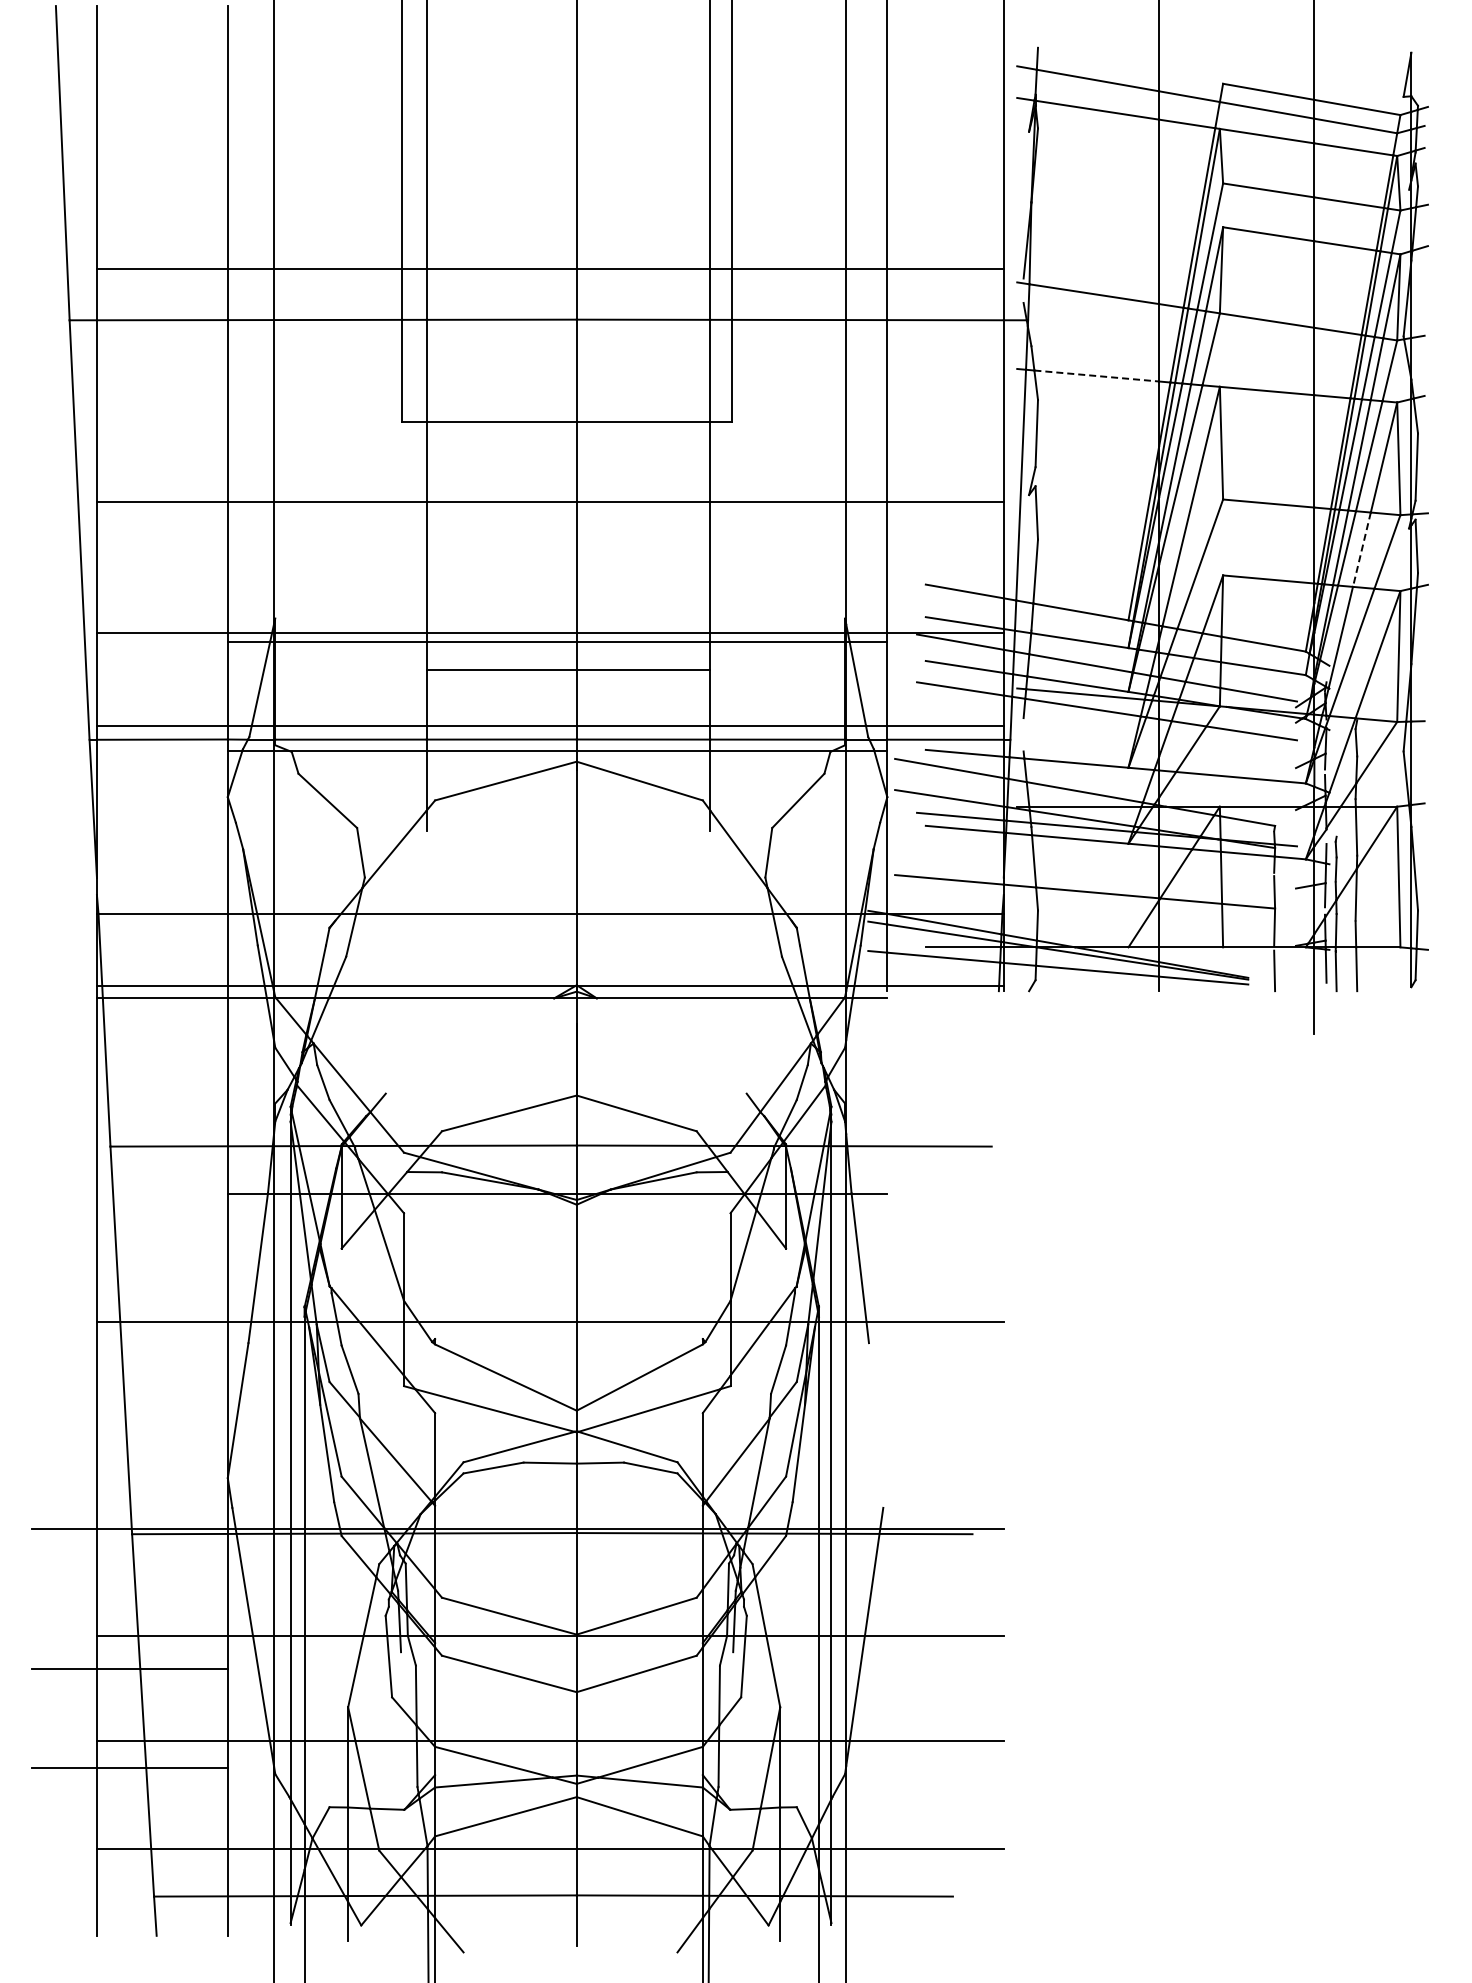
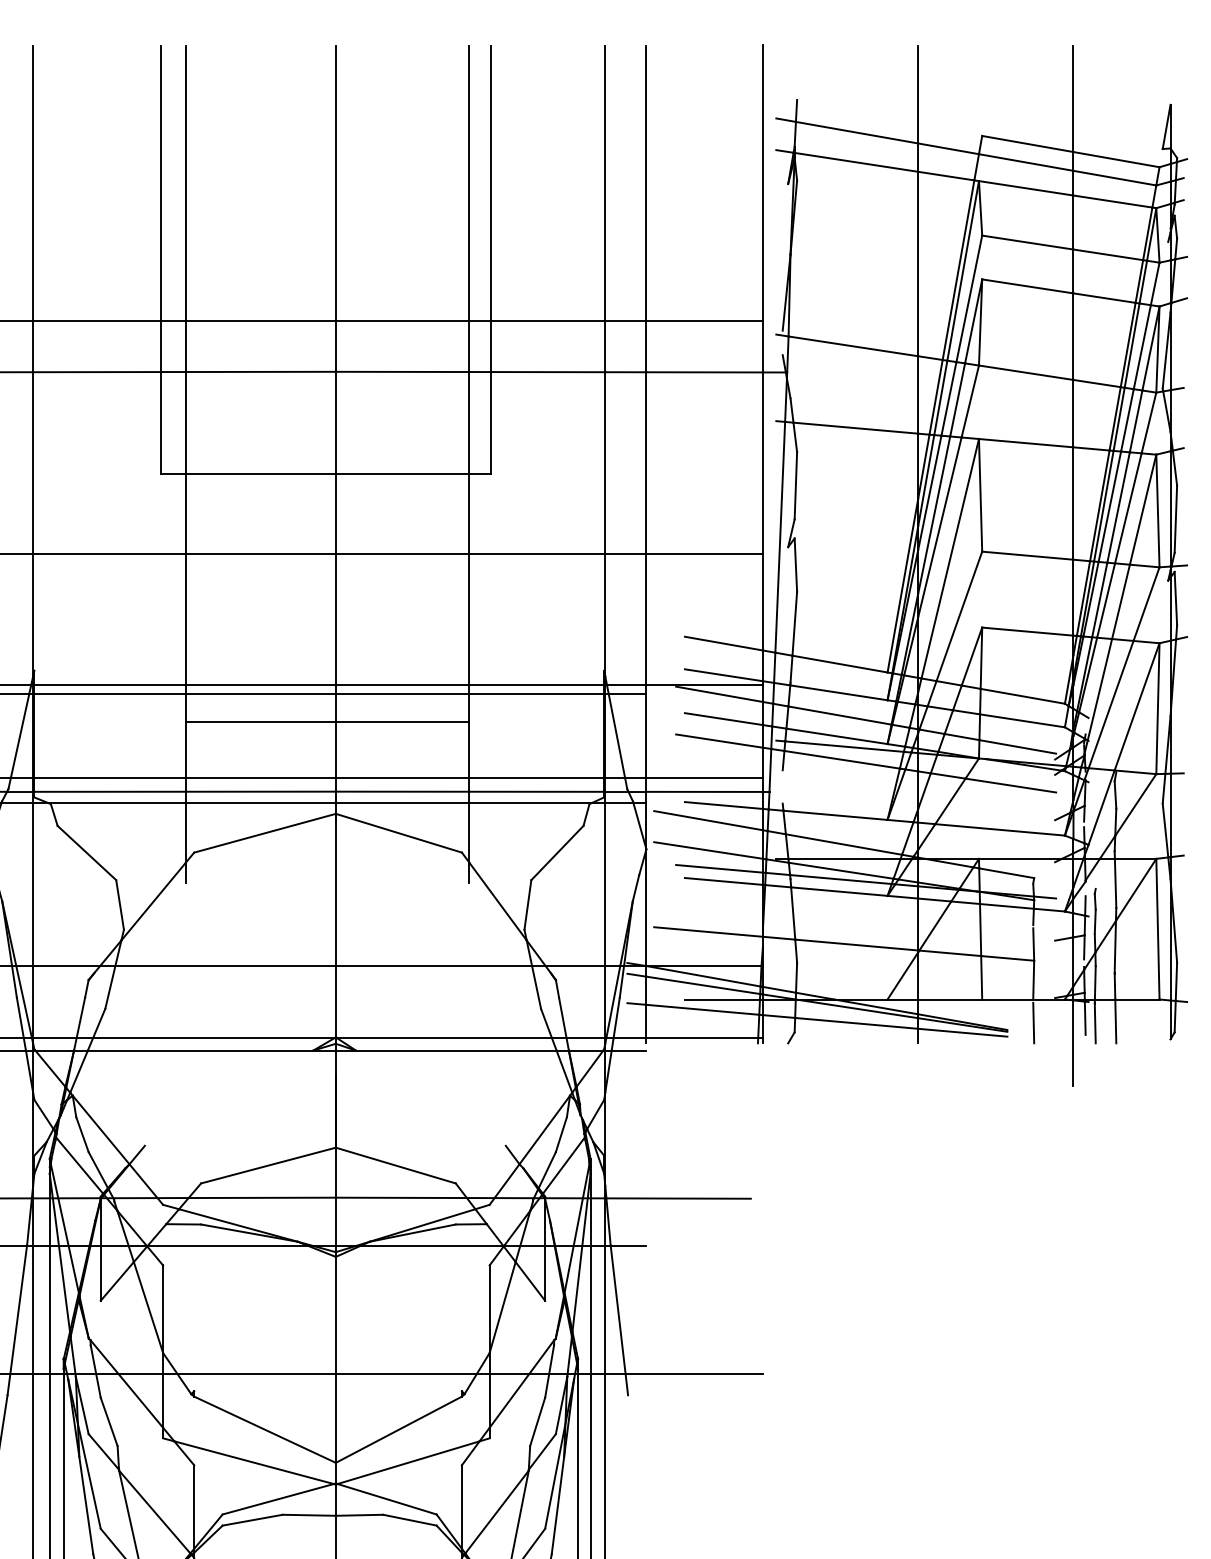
line: (1096, 376) -> (855, 428), dashed -> solid
line: (1361, 550) -> (1120, 602), dashed -> solid

